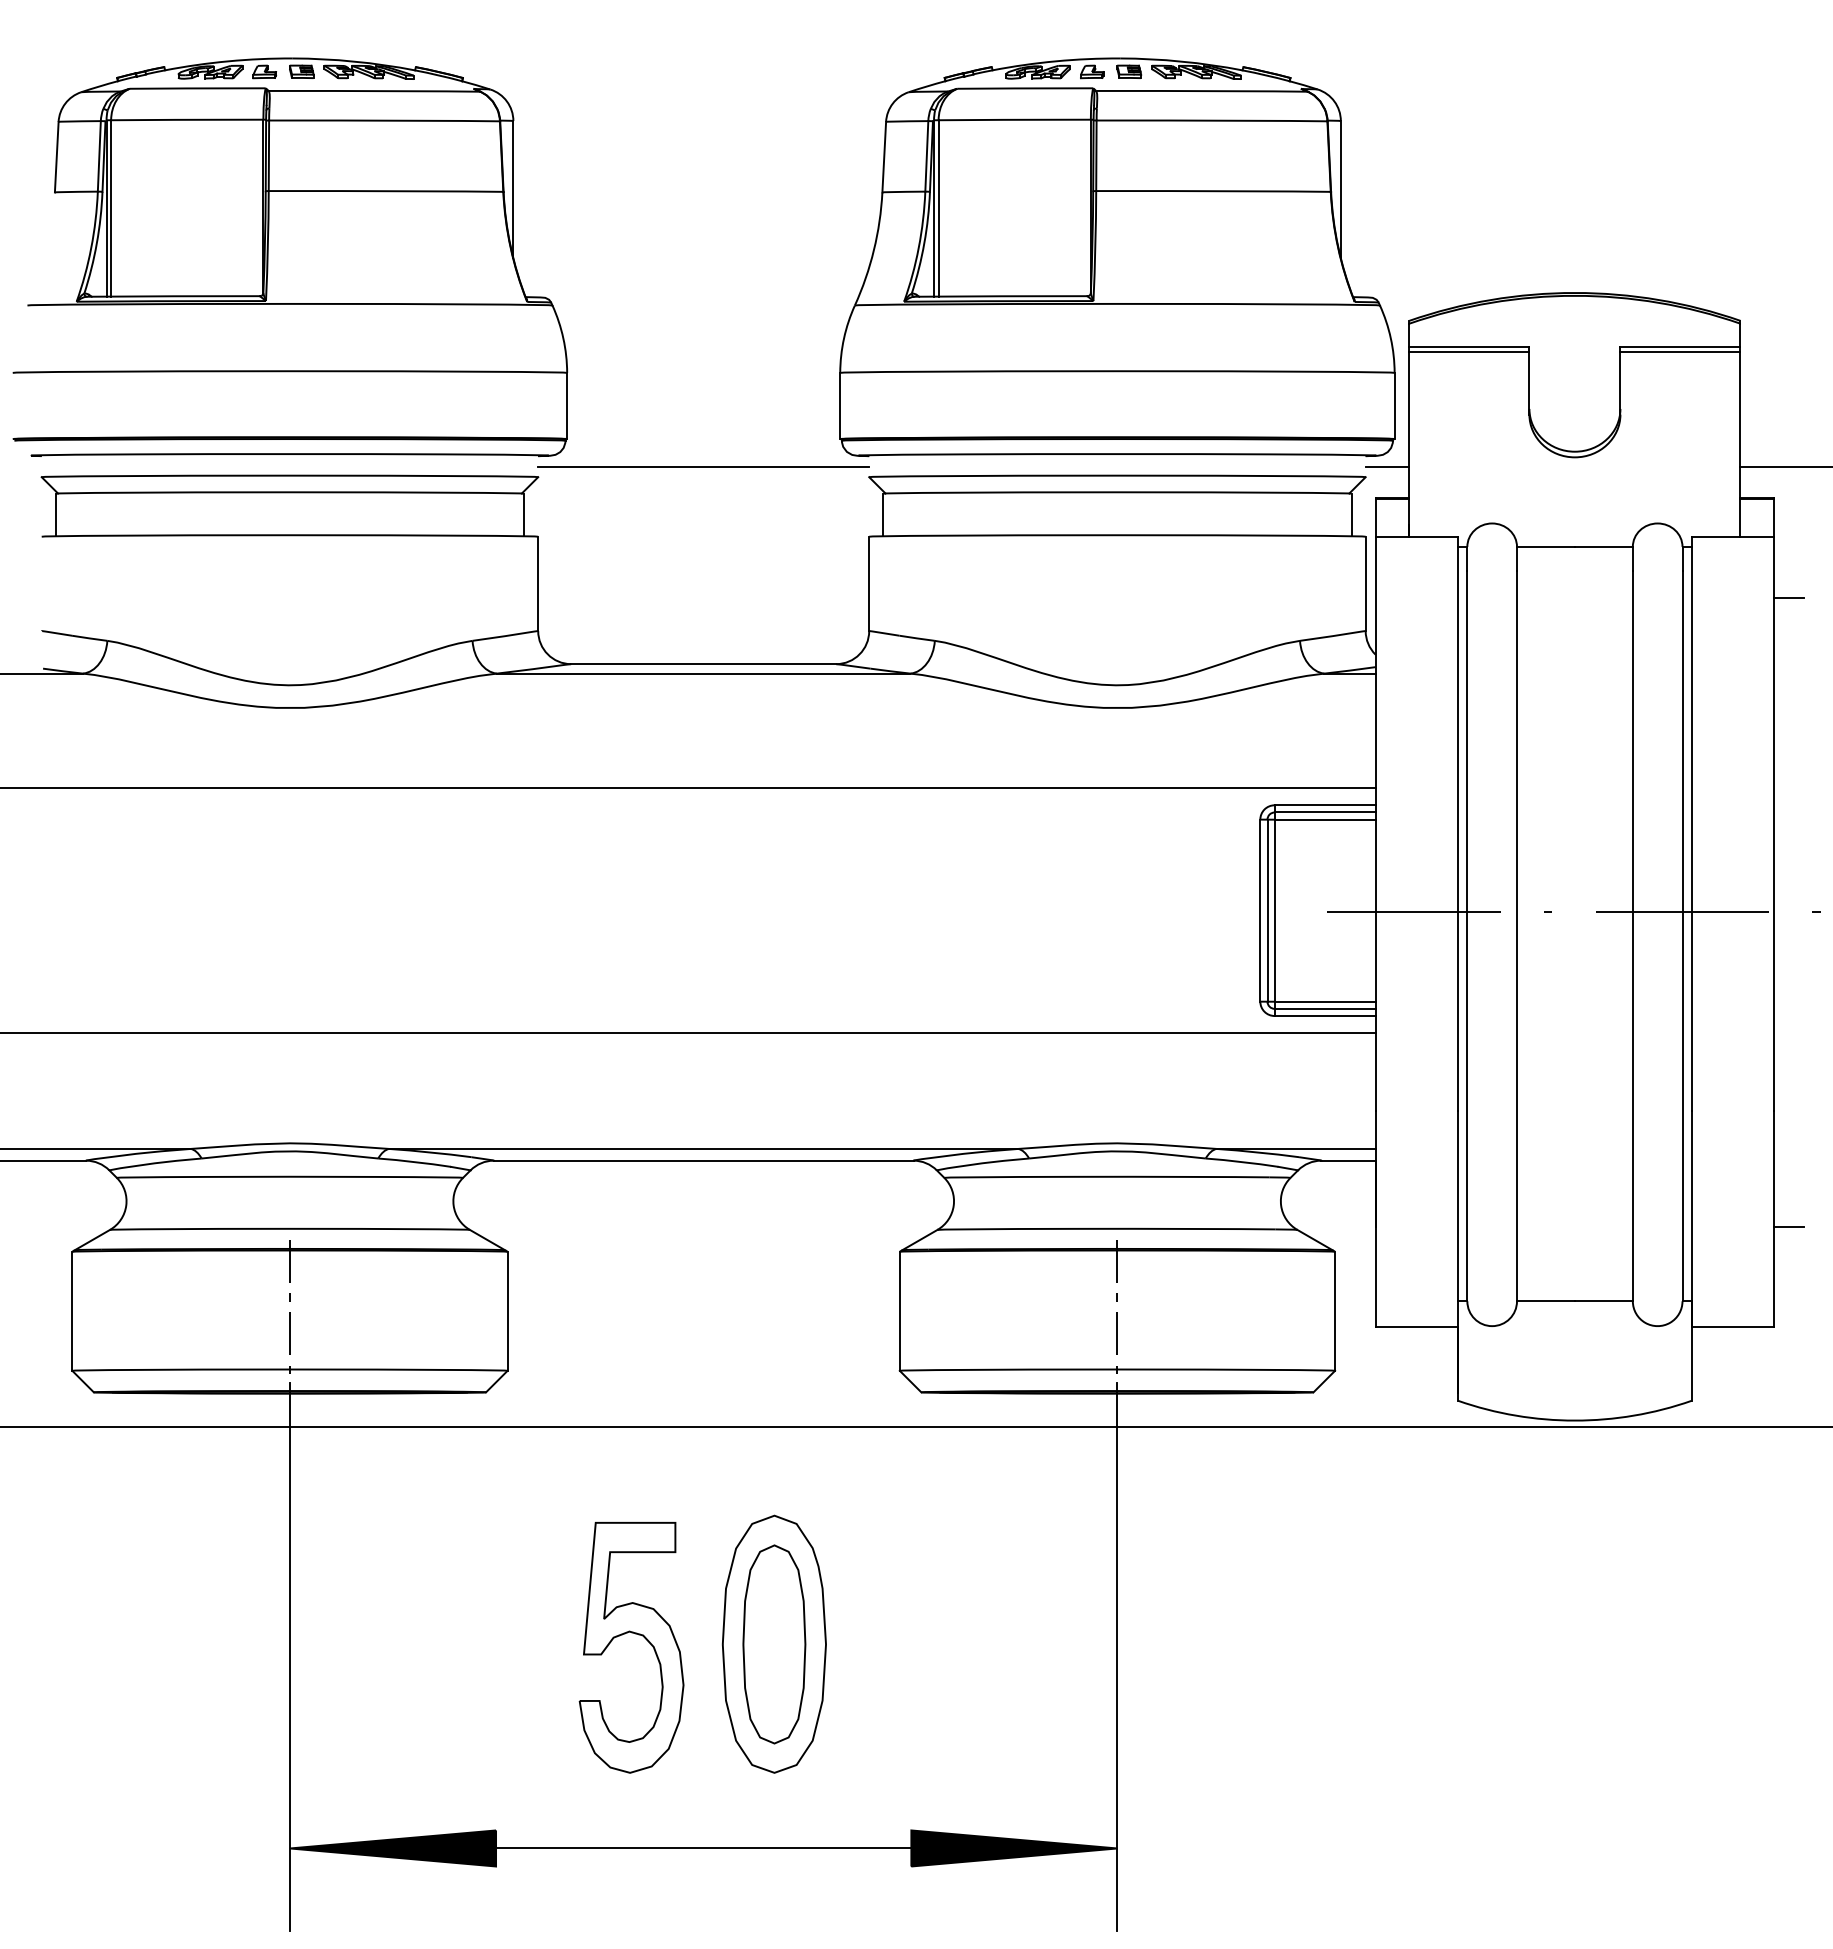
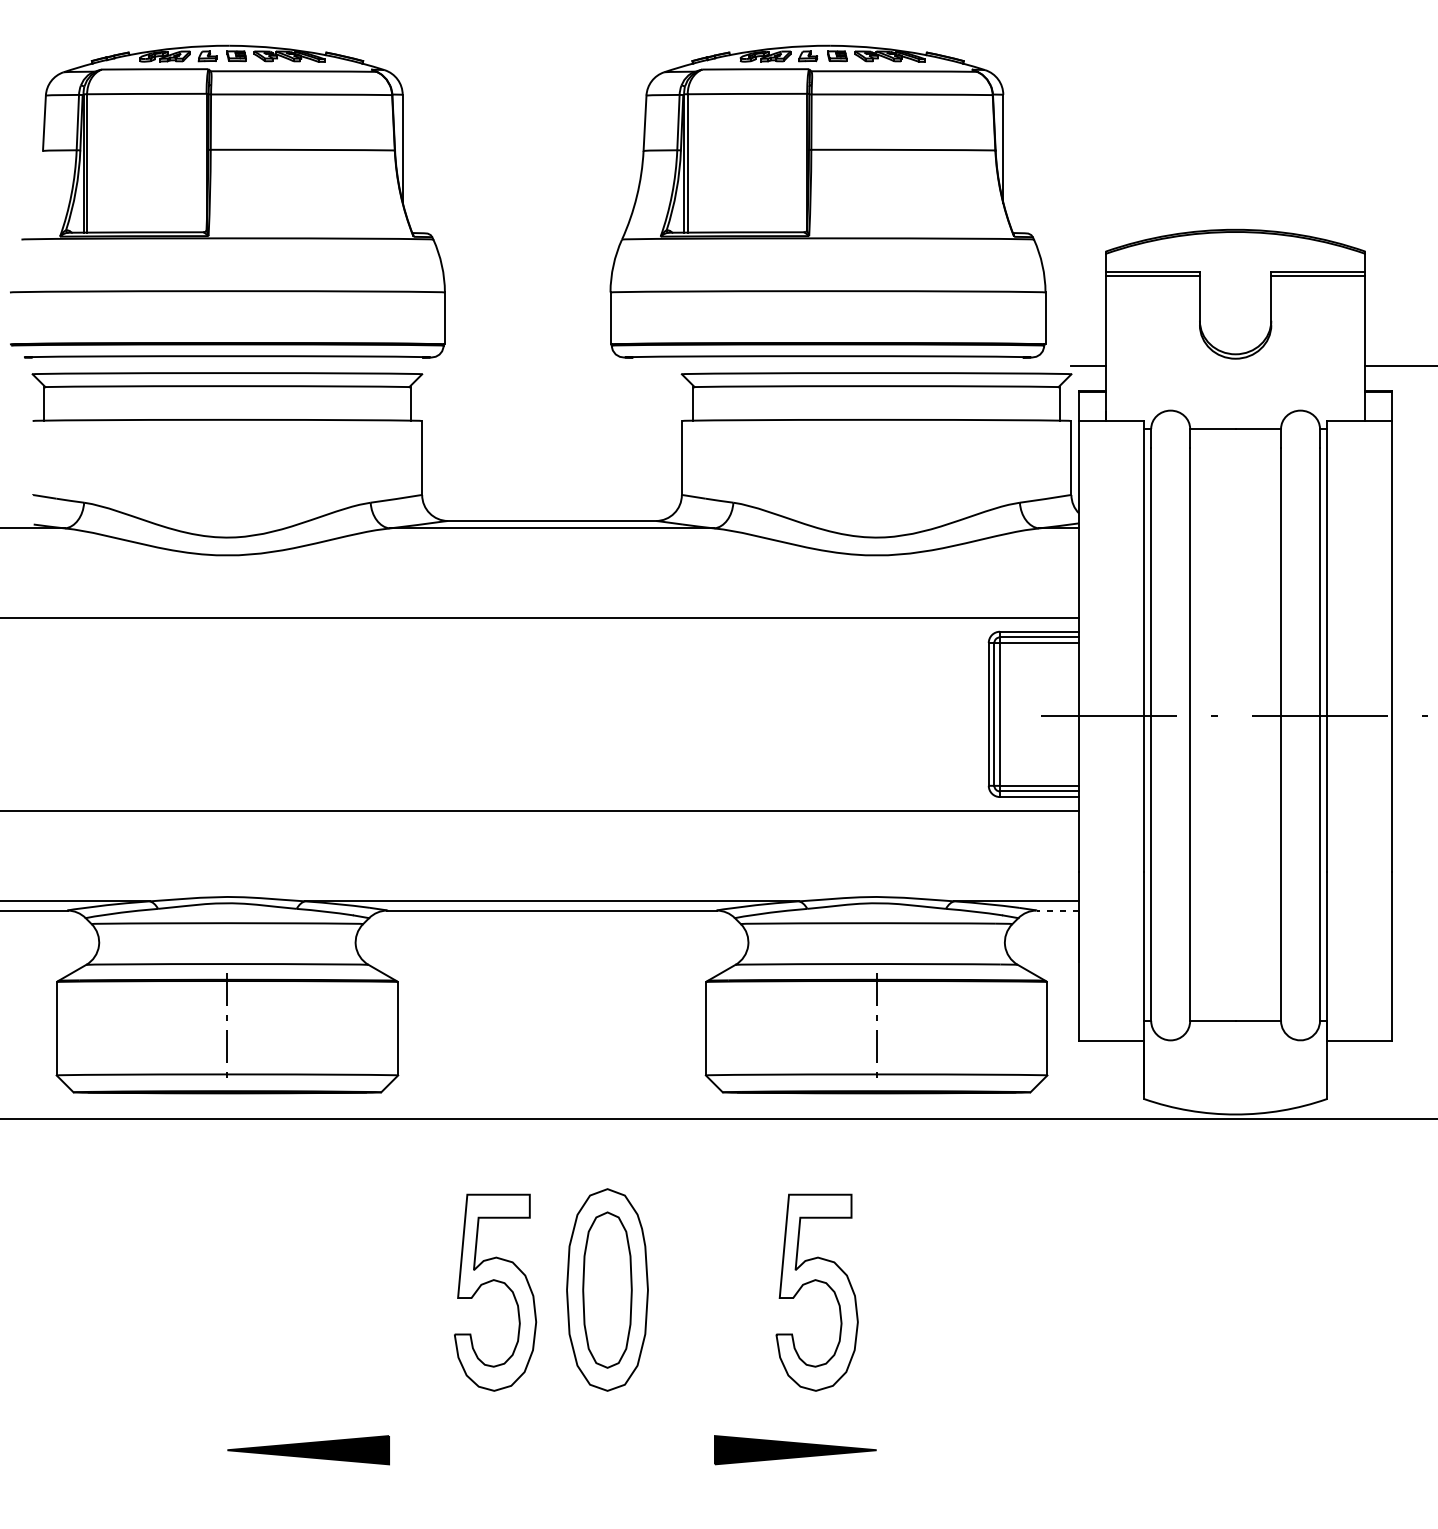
part: (1117, 257) -> (828, 201), moved
line: (703, 466) -> (551, 365), removed
line: (1789, 597) -> (1403, 468), removed
line: (1347, 1160) -> (1057, 910), solid -> dashed
line: (1789, 1226) -> (1403, 962), removed
part: (1045, 1634) -> (820, 1282), added
line: (289, 1656) -> (227, 1299), removed
line: (1117, 1656) -> (876, 1299), removed
line: (703, 1848) -> (551, 1450), removed

